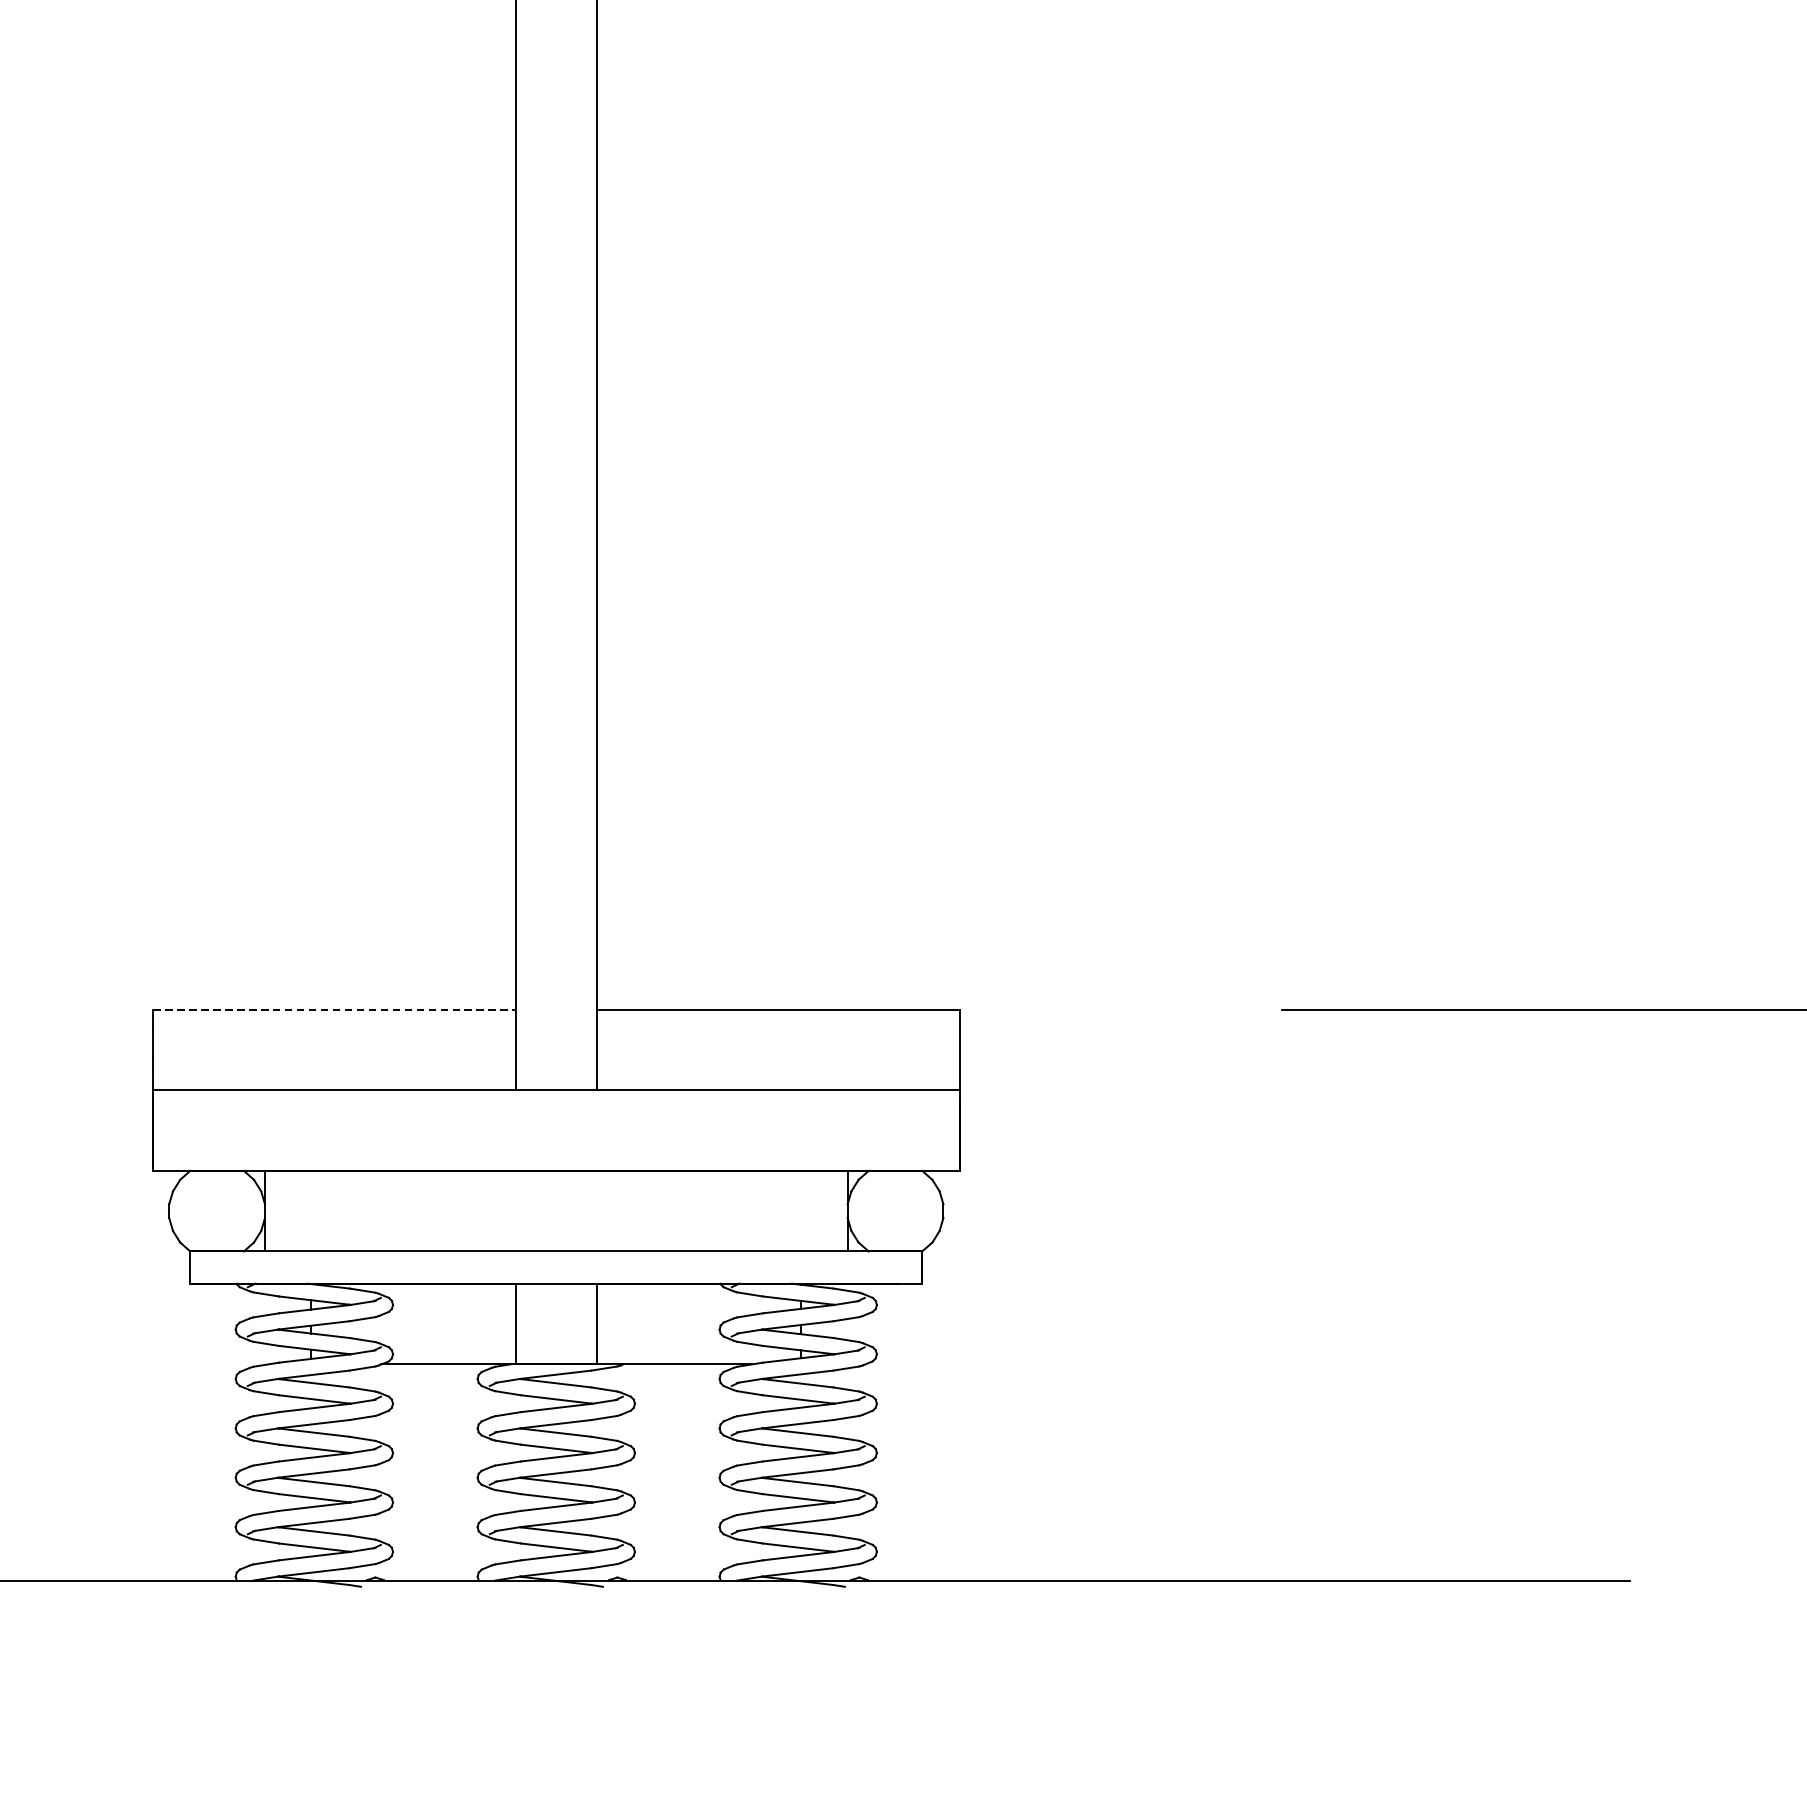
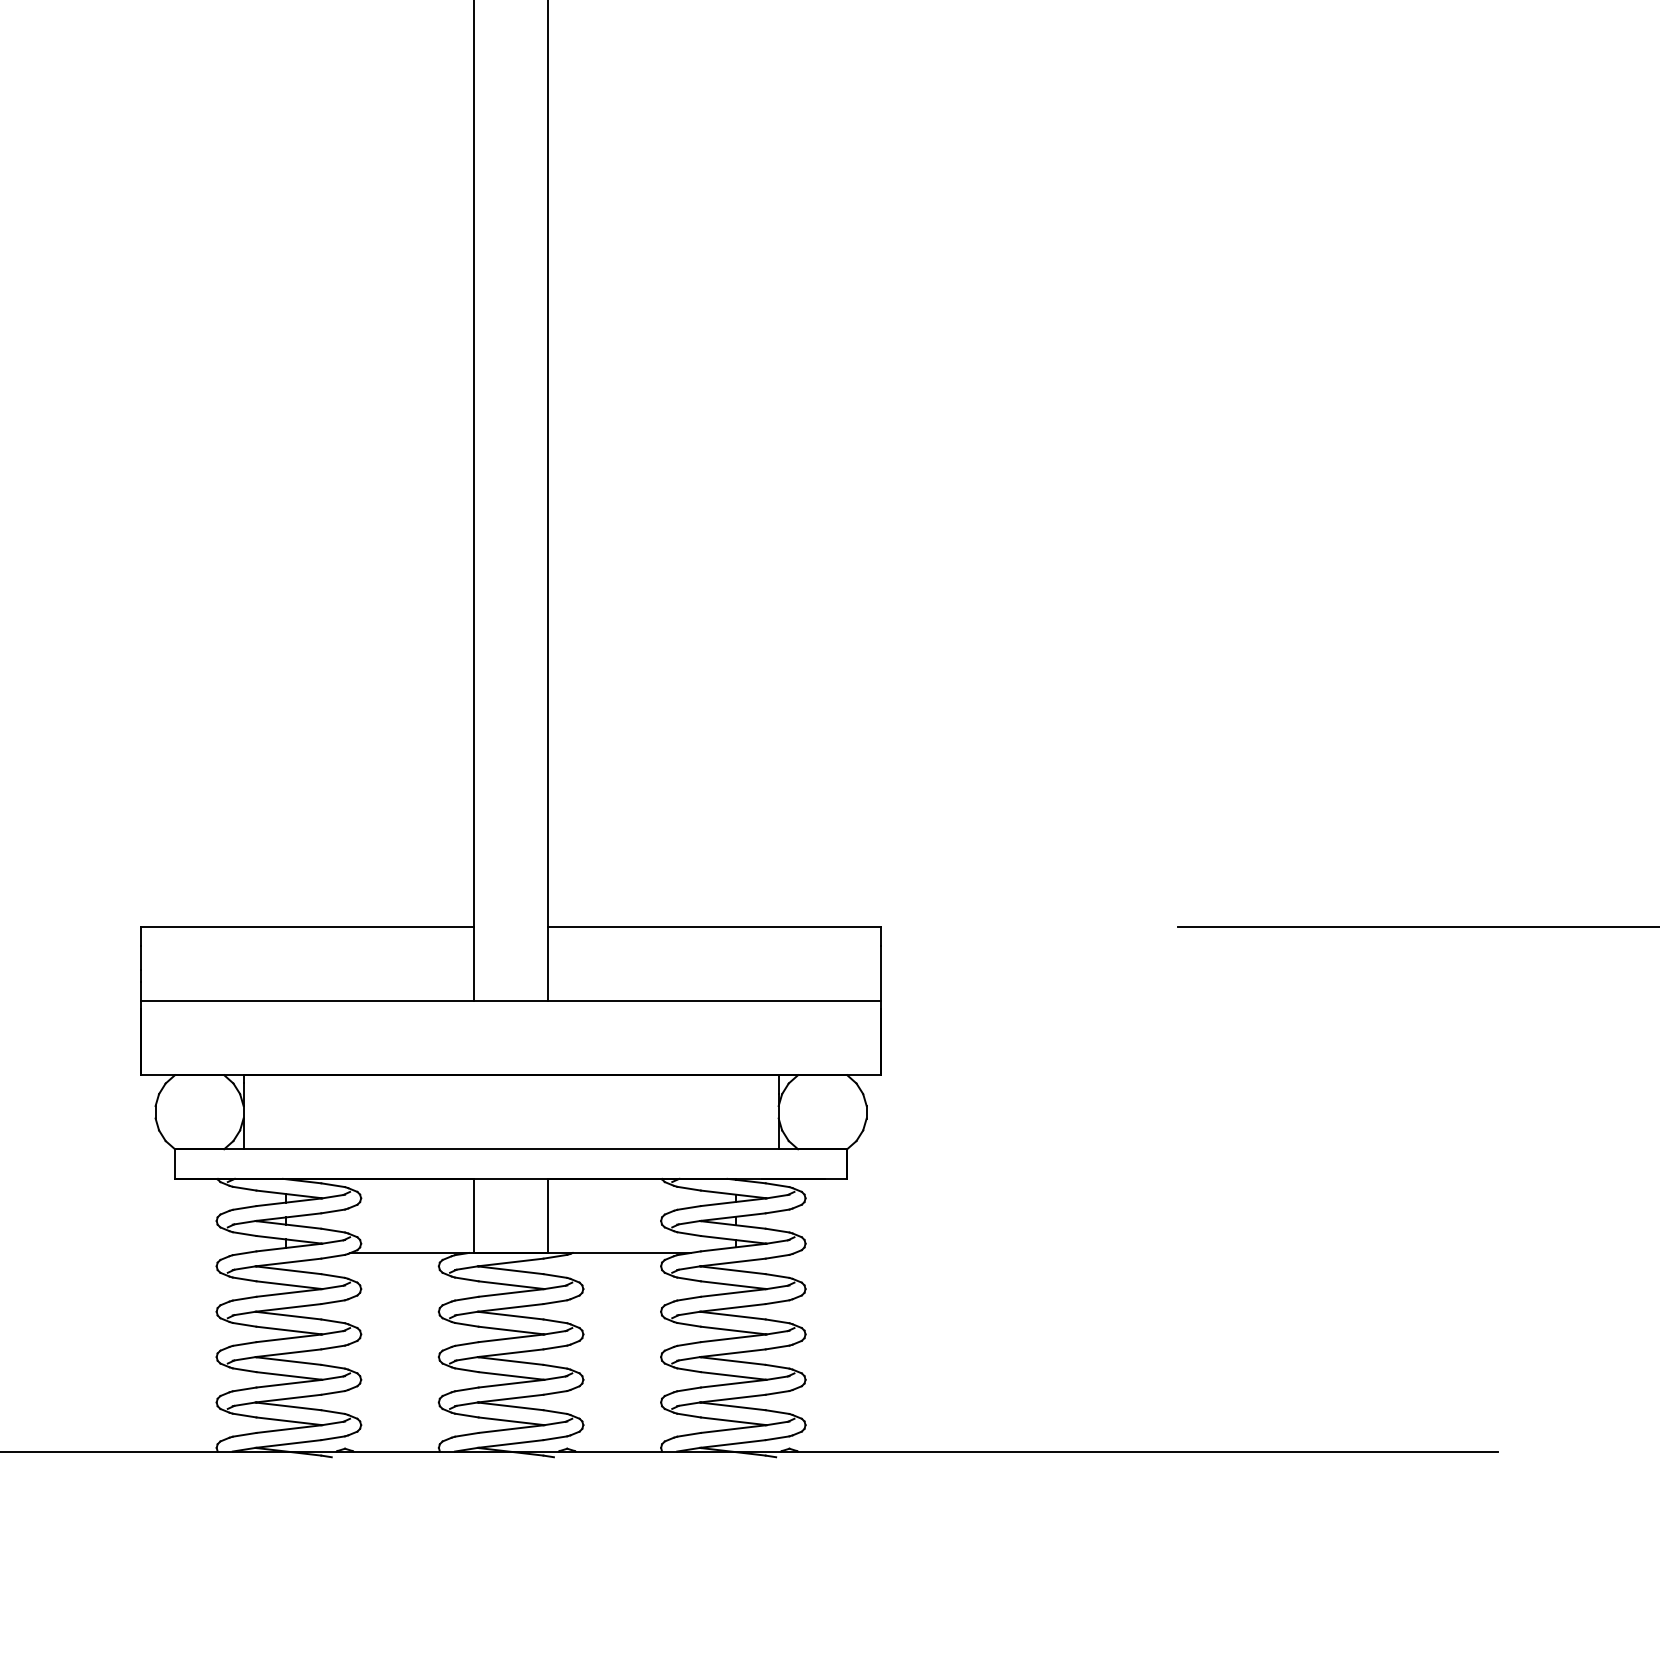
line: (334, 1010) -> (307, 927), dashed -> solid

